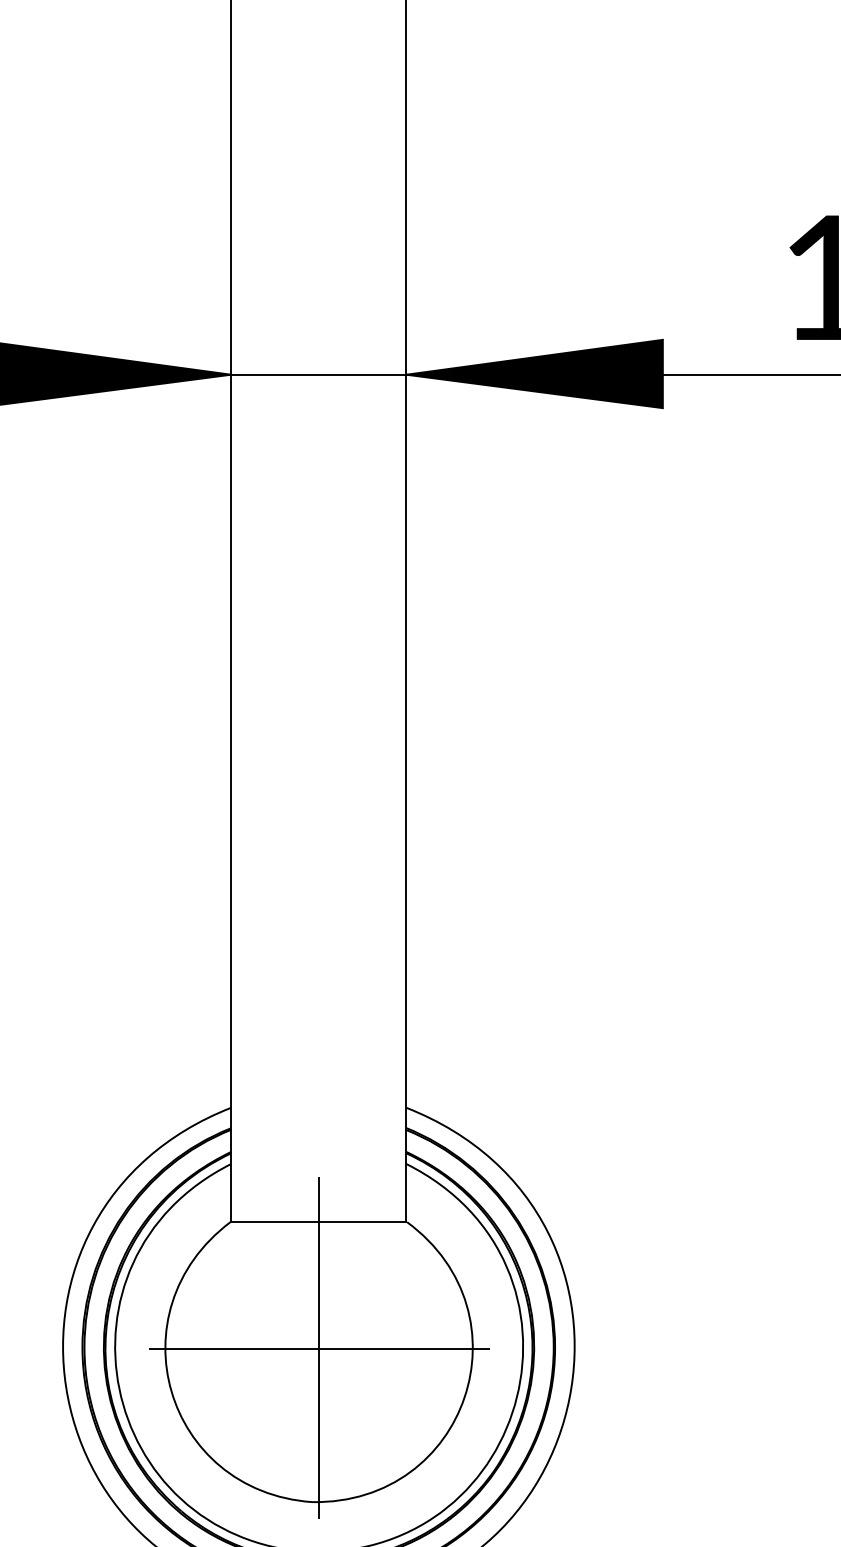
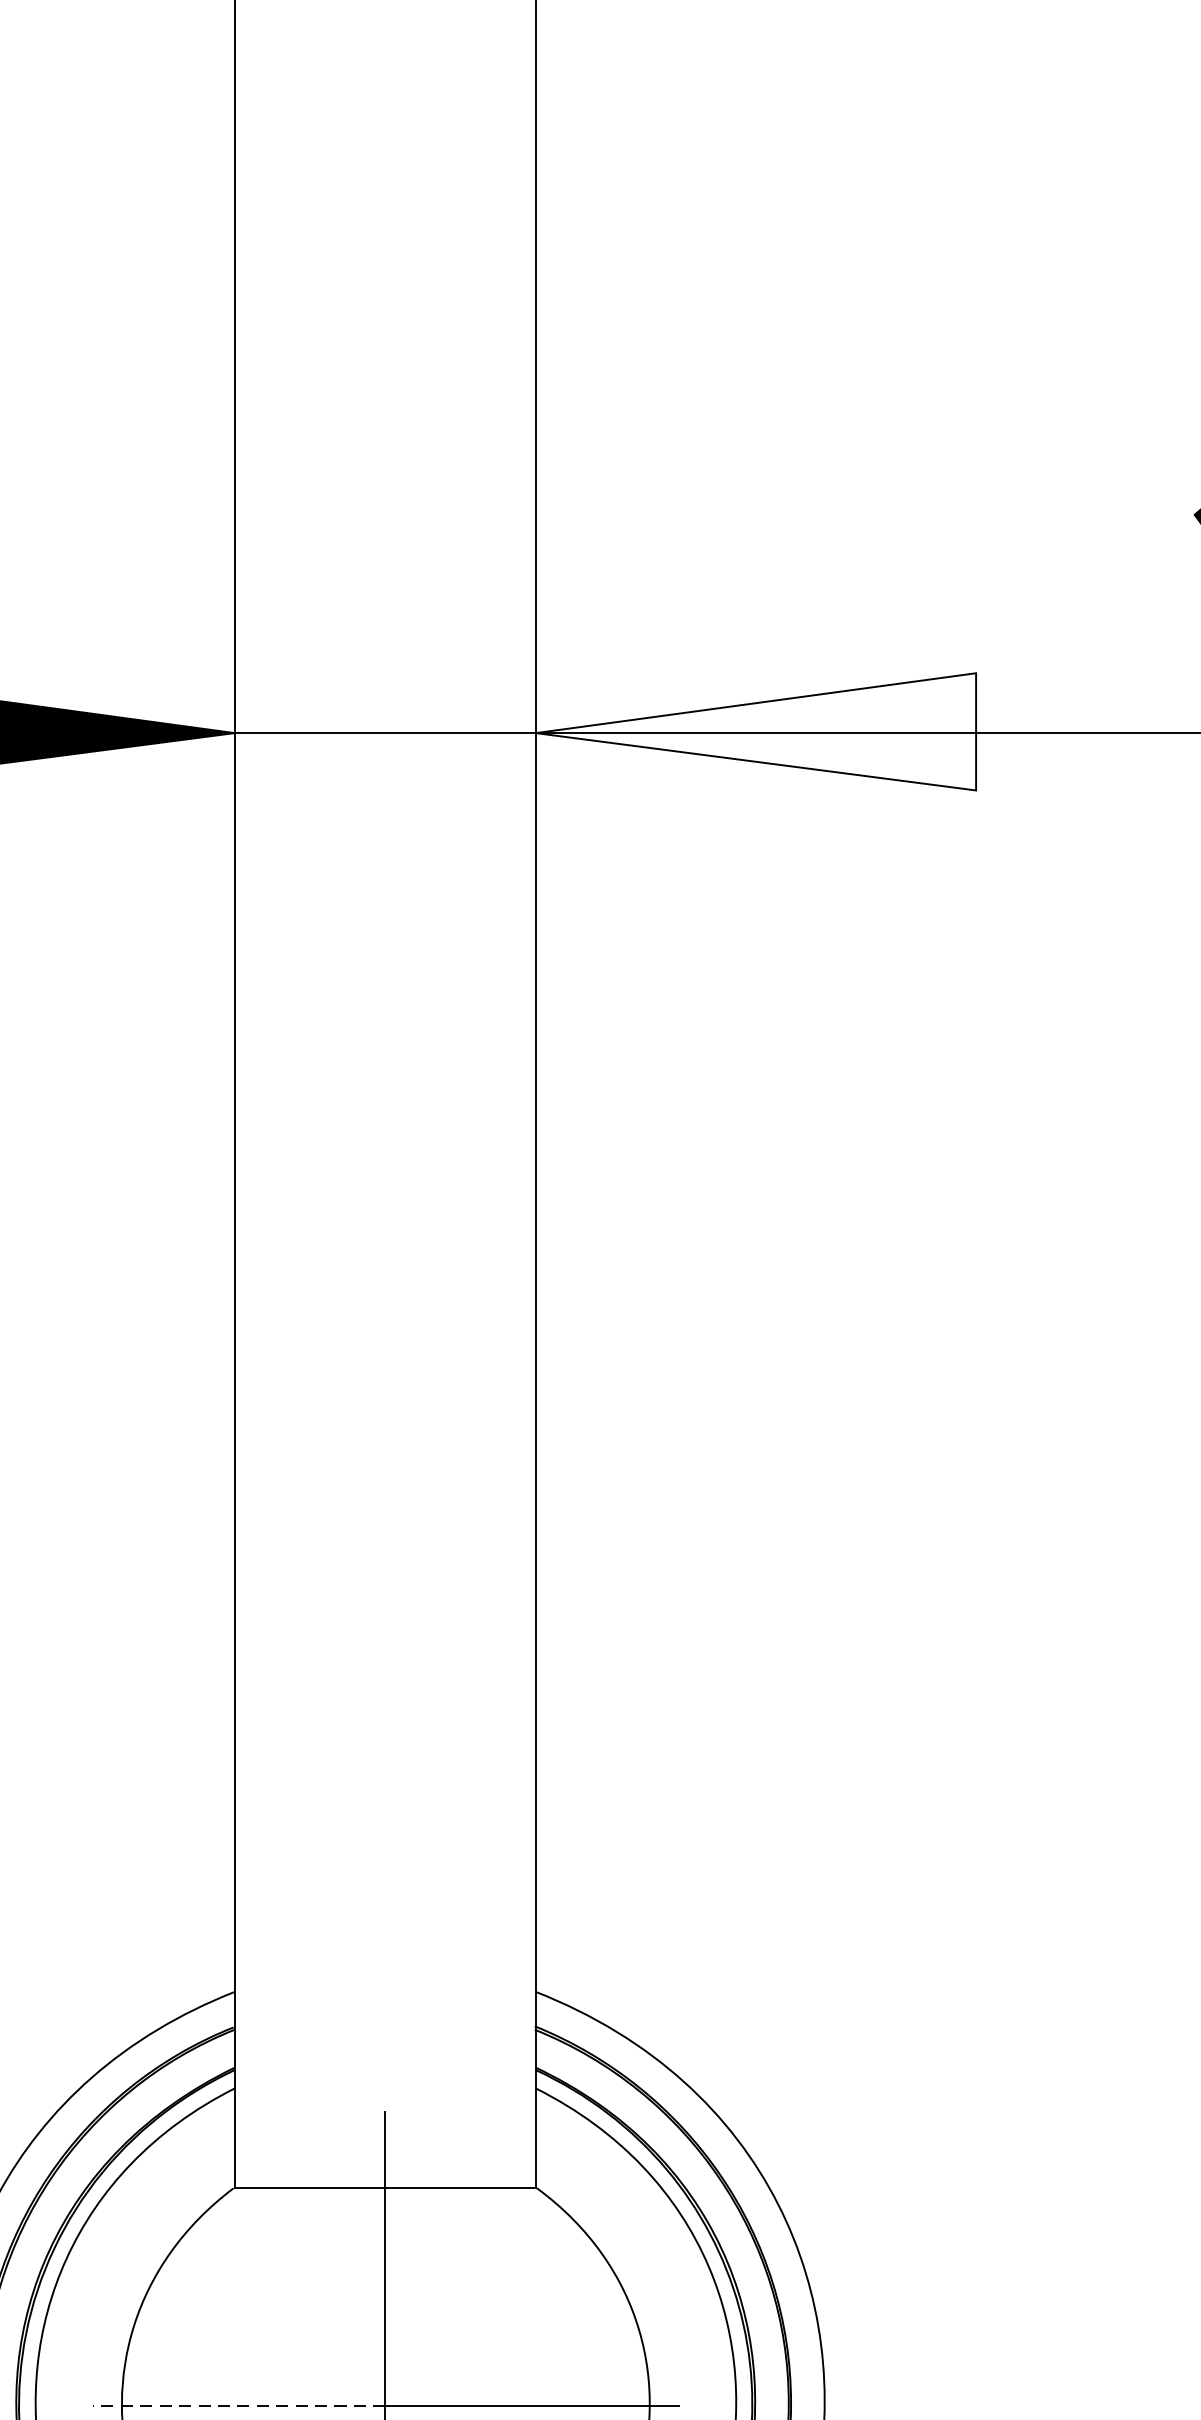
fill: (534, 373) -> (755, 730), removed
line: (233, 1348) -> (238, 2405), solid -> dashed

